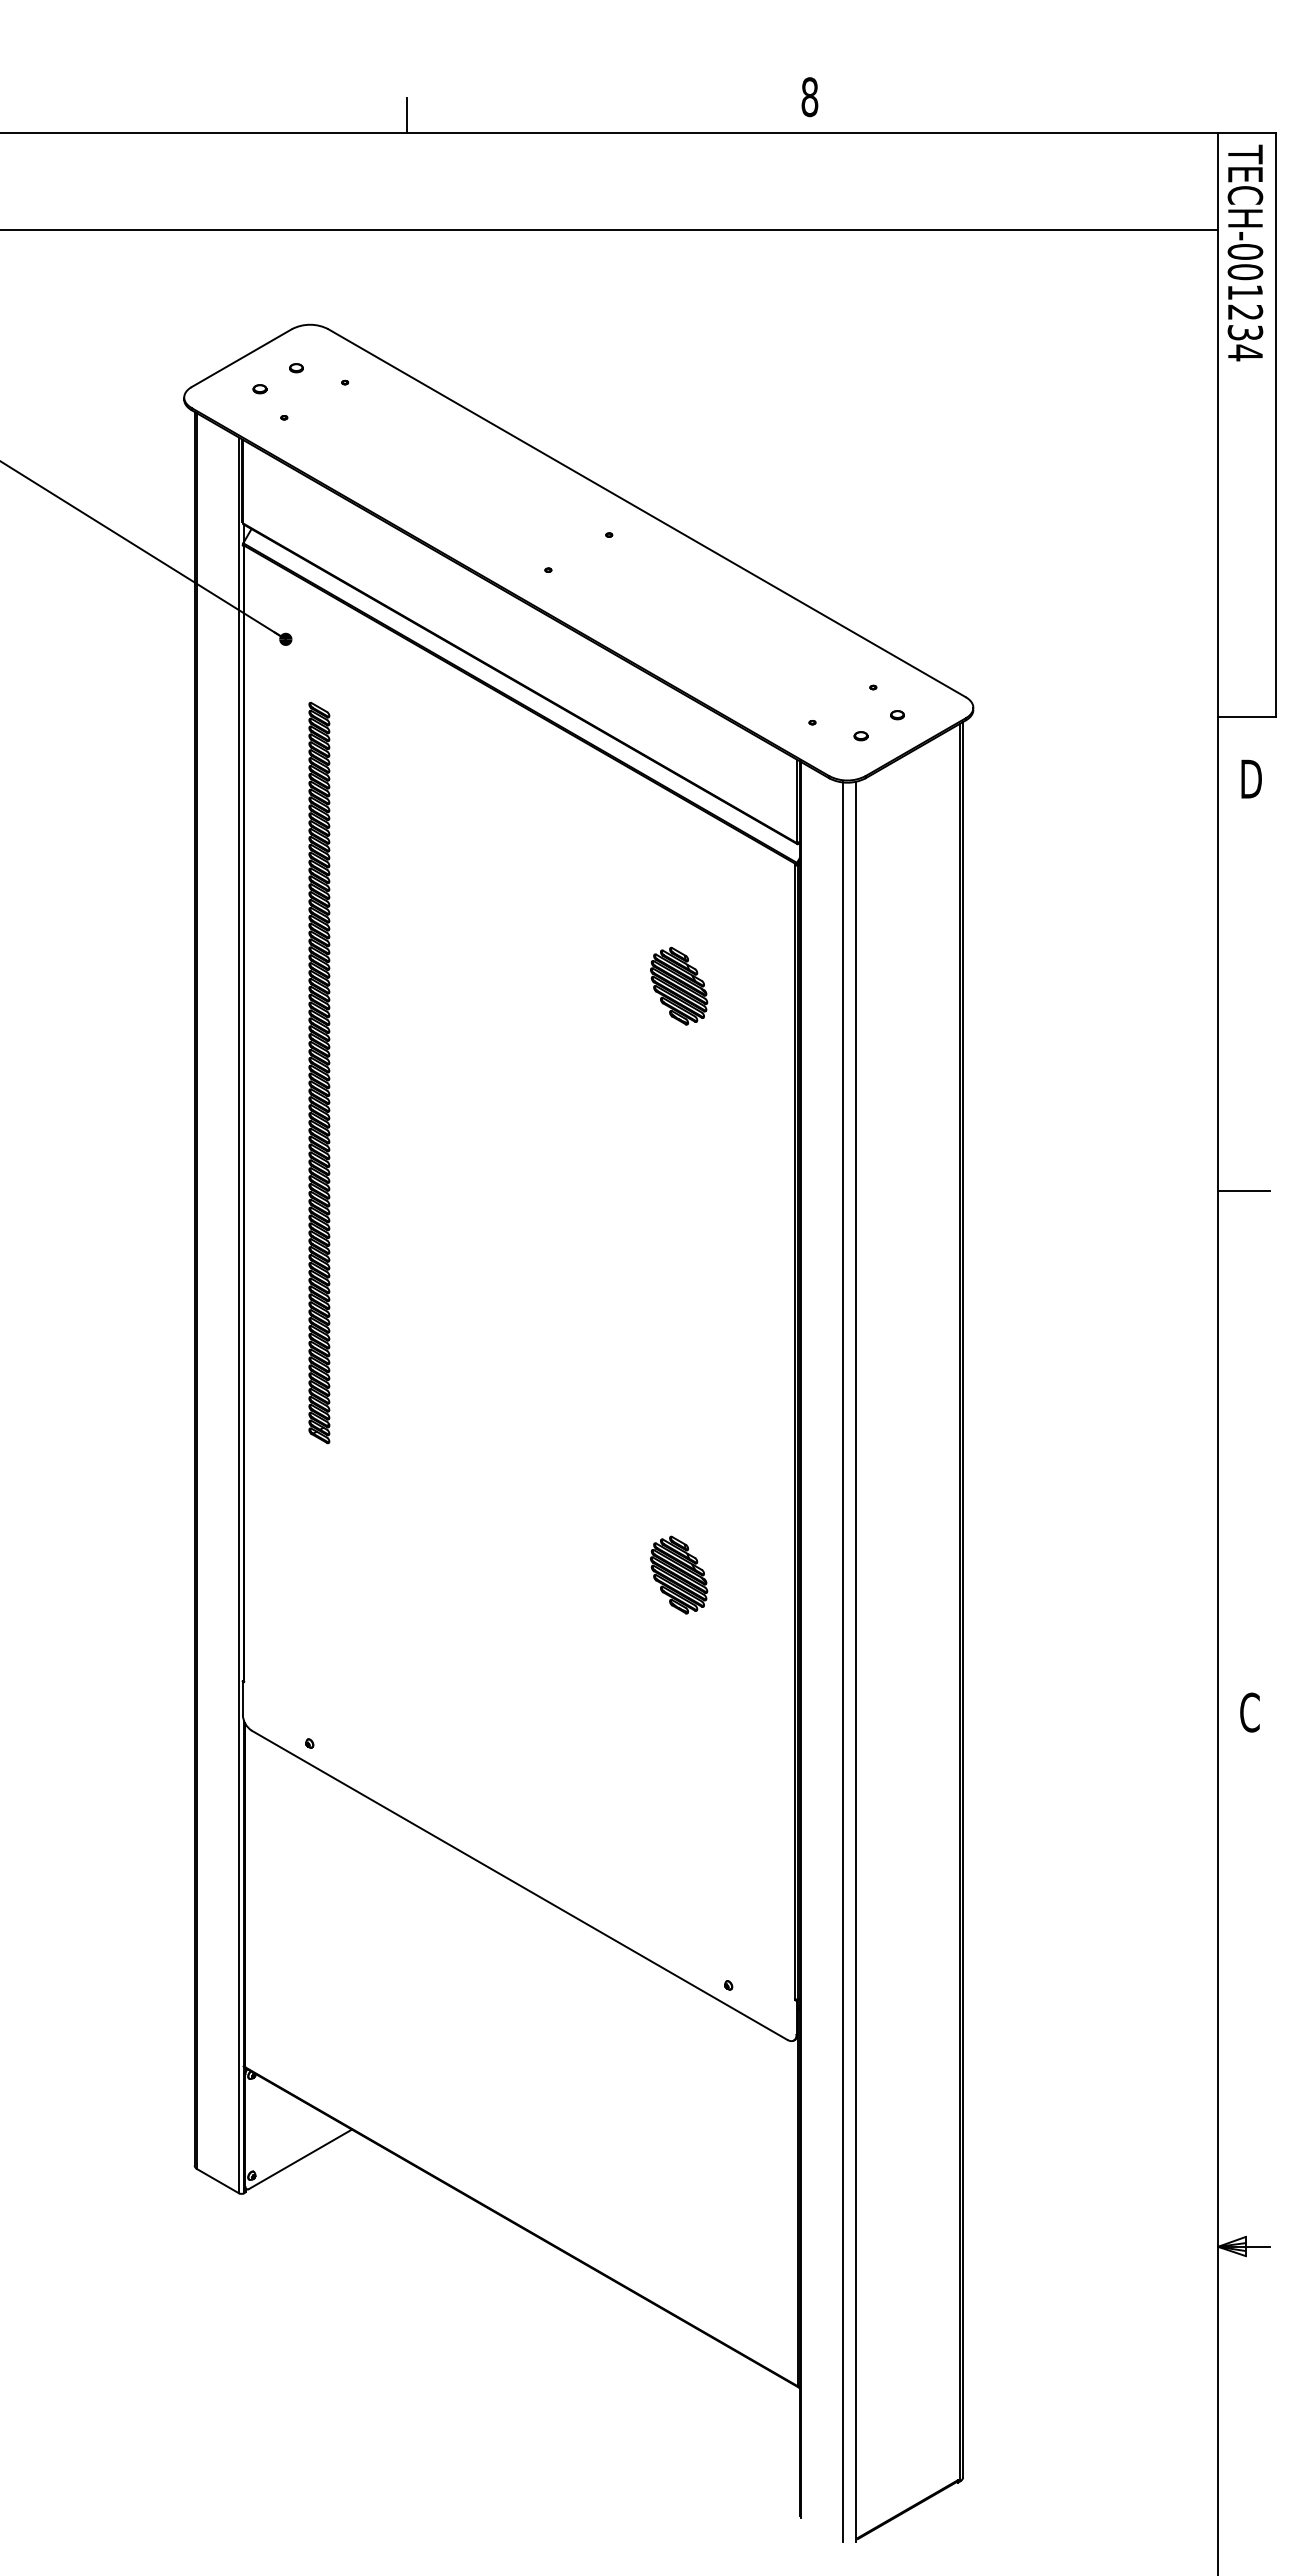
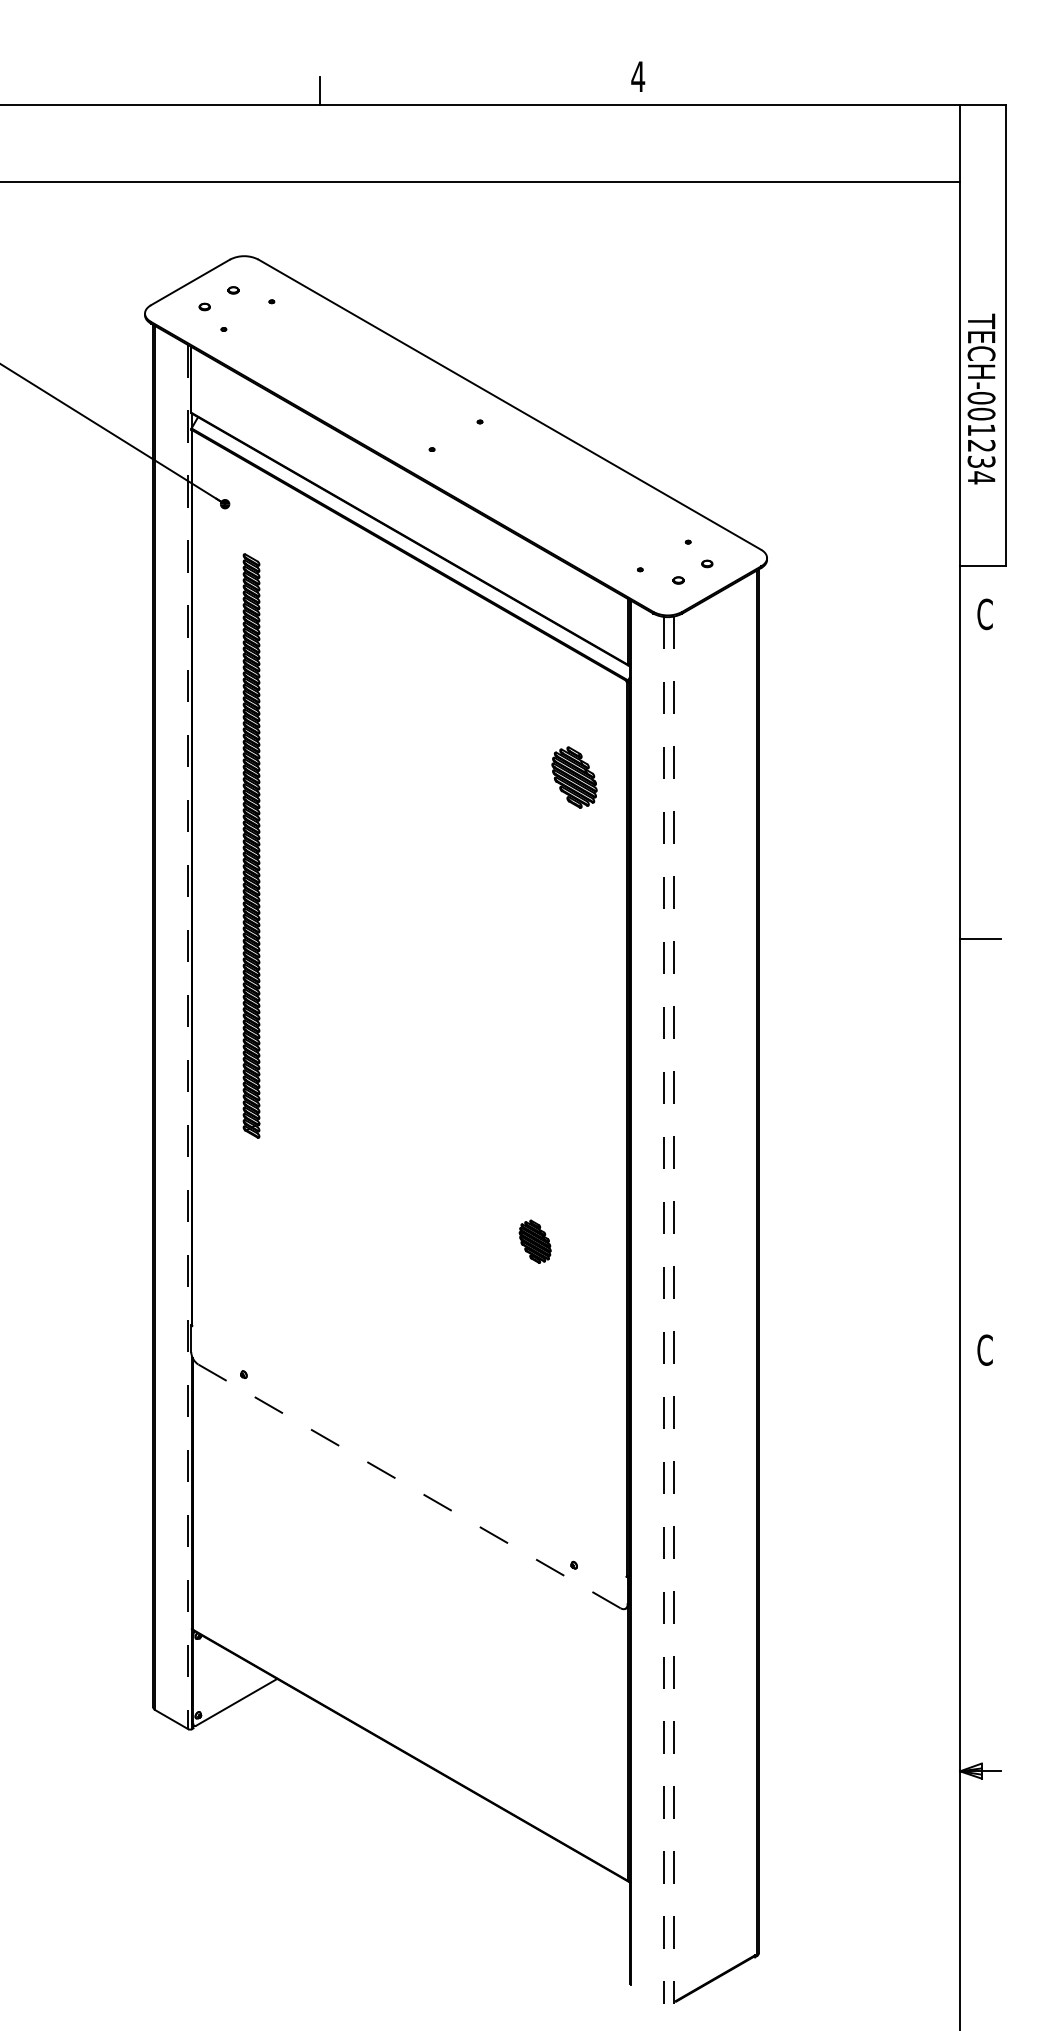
text: (809, 97) -> (637, 77), 8 -> 4
text: (1245, 252) -> (981, 398), moved
text: (1250, 779) -> (985, 614), D -> C
part: (679, 985) -> (574, 777), moved
line: (239, 1315) -> (188, 1037), solid -> dashed
part: (679, 1574) -> (535, 1241), size x0.7
line: (855, 1661) -> (674, 1309), solid -> dashed
line: (842, 1662) -> (663, 1310), solid -> dashed
line: (519, 1885) -> (409, 1486), solid -> dashed

